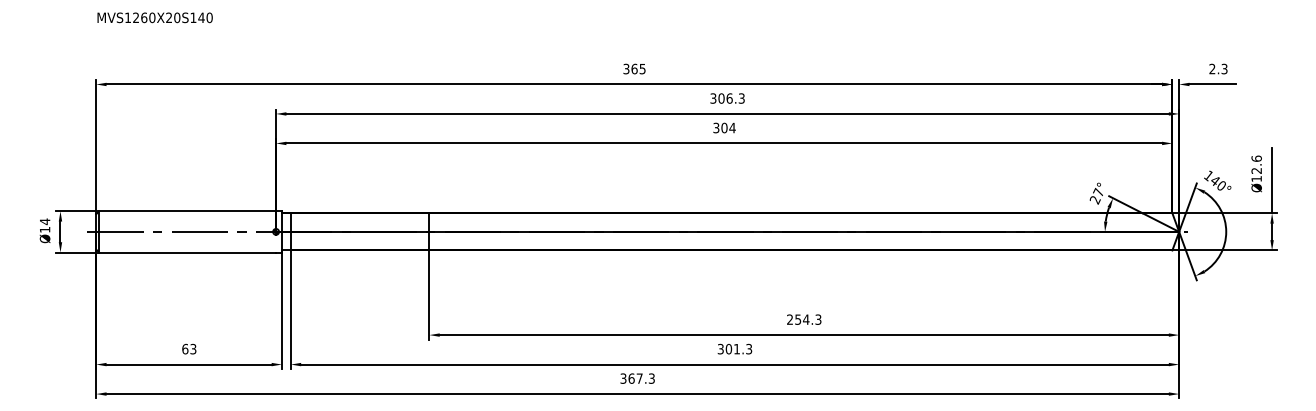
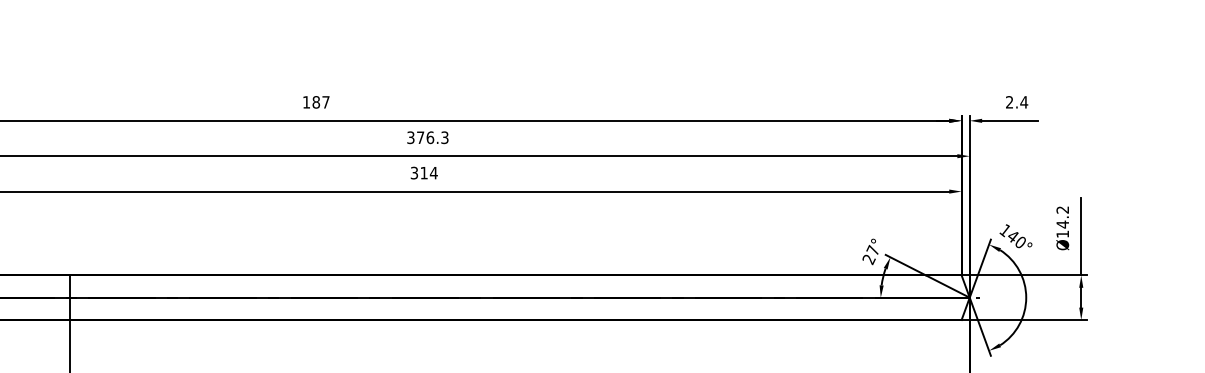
text: (634, 68) -> (316, 101), 365 -> 187
text: (1224, 68) -> (1024, 101), 2.3 -> 2.4
text: (721, 98) -> (420, 137), 306.3 -> 376.3
text: (724, 127) -> (424, 172), 304 -> 314
text: (1256, 164) -> (1062, 216), Ø12.6 -> Ø14.2

